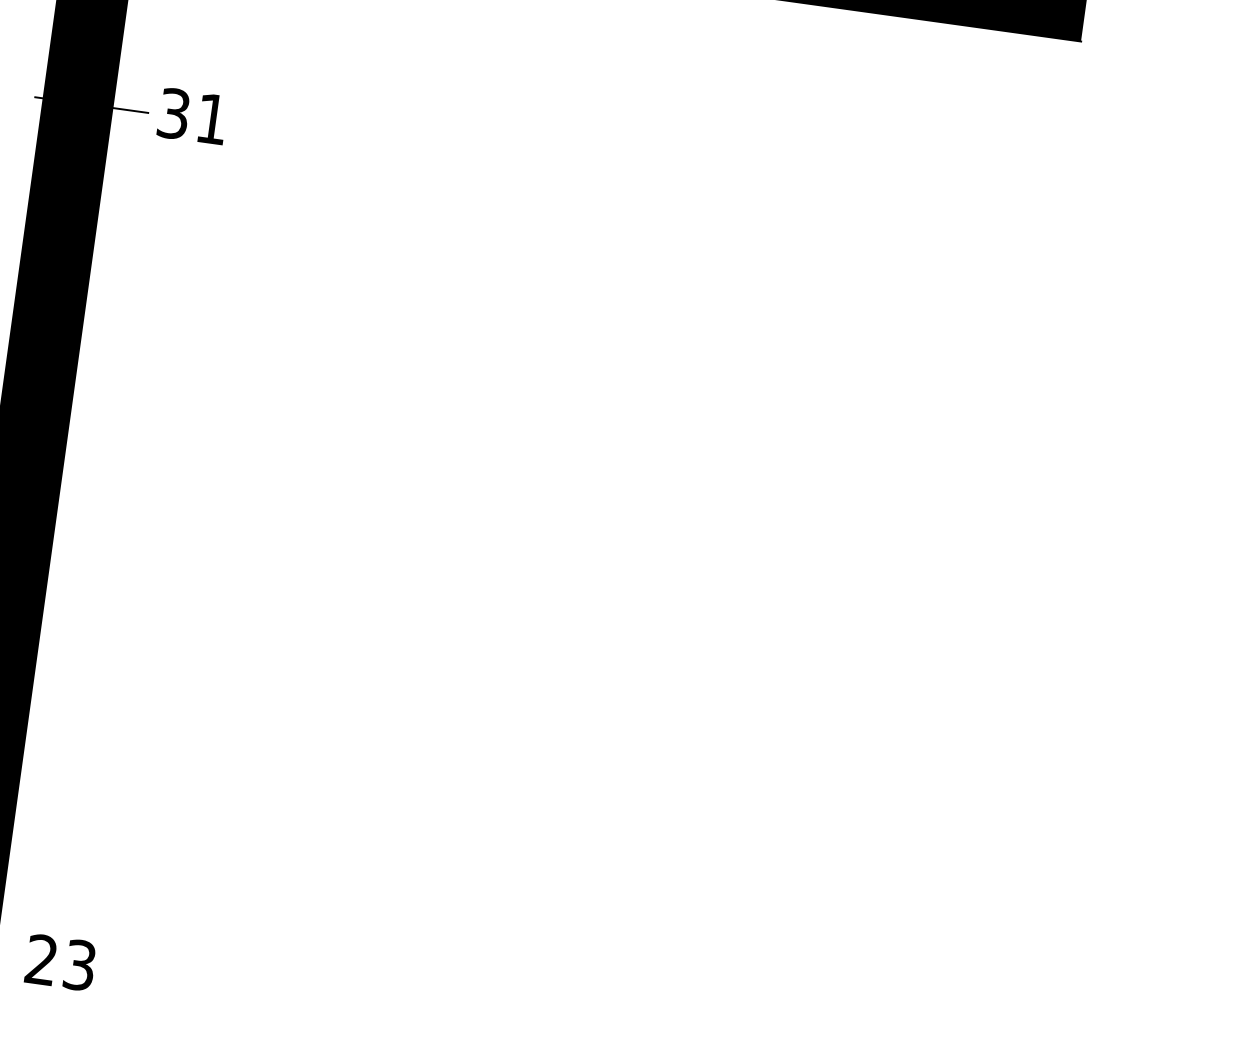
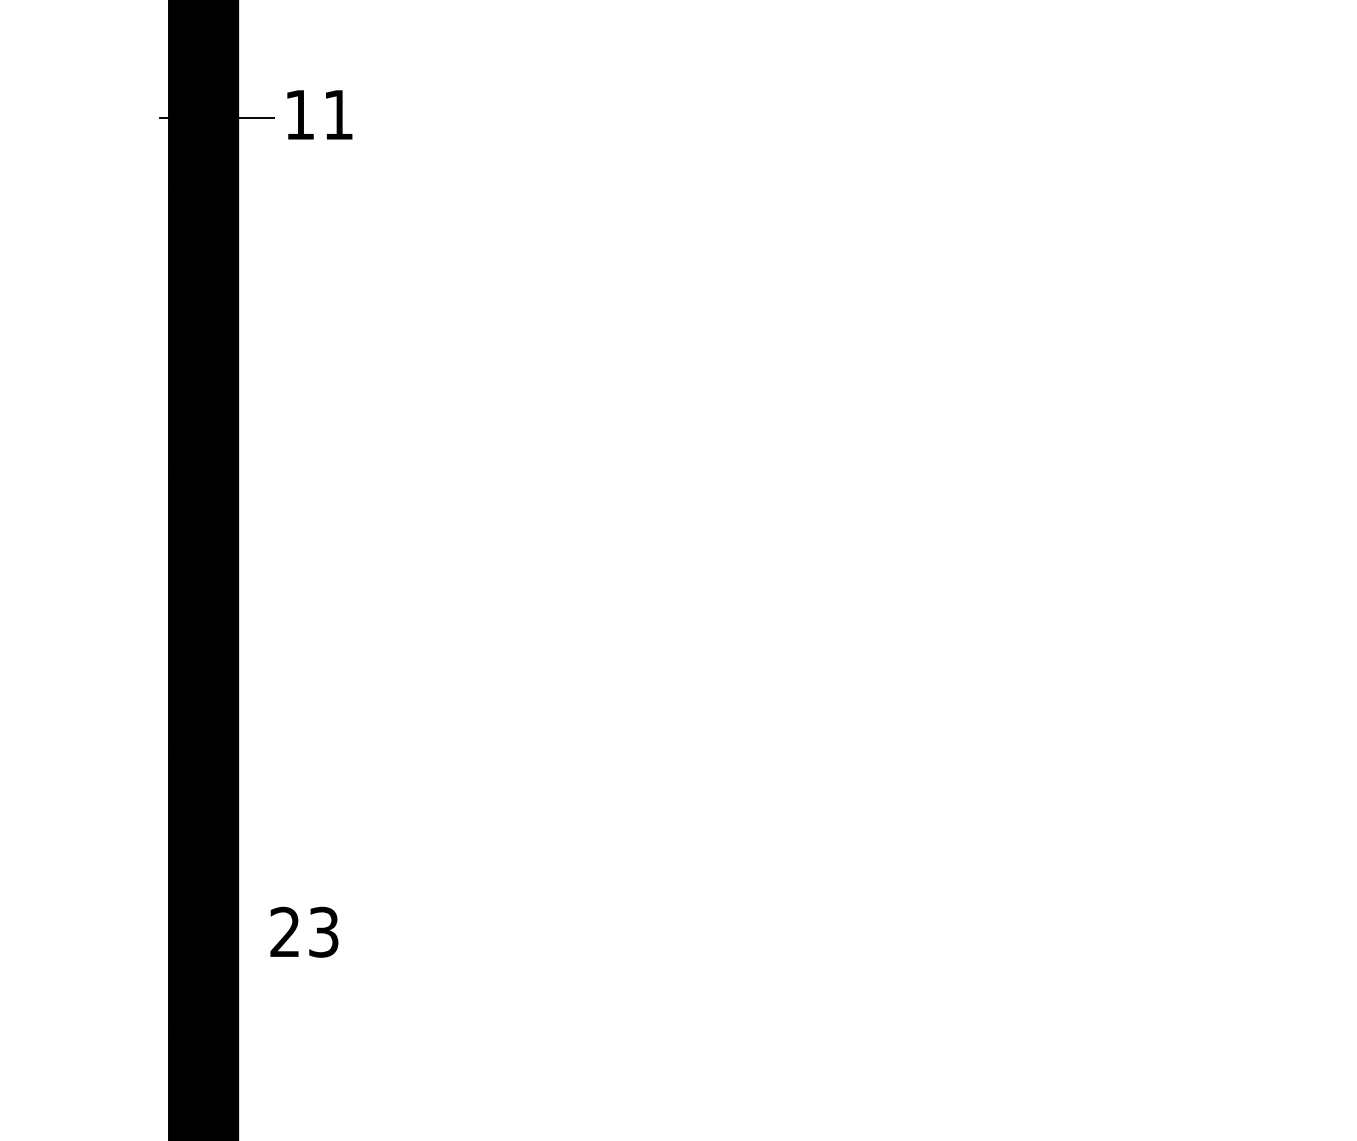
text: (173, 113) -> (299, 114), 31 -> 11
text: (60, 961) -> (304, 931), moved

